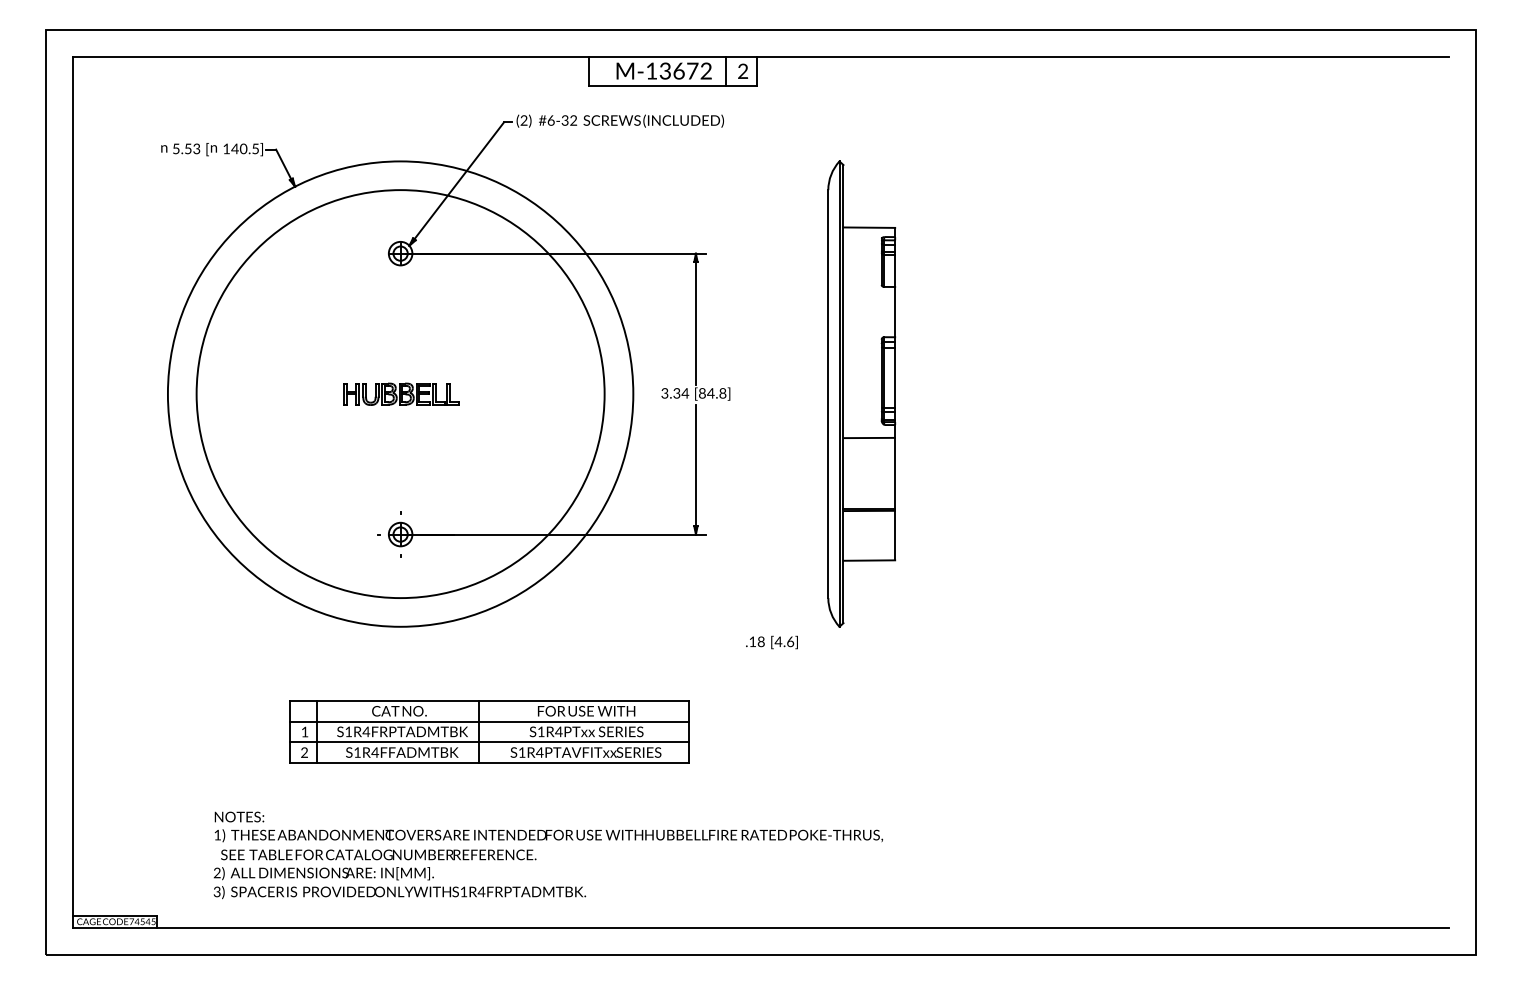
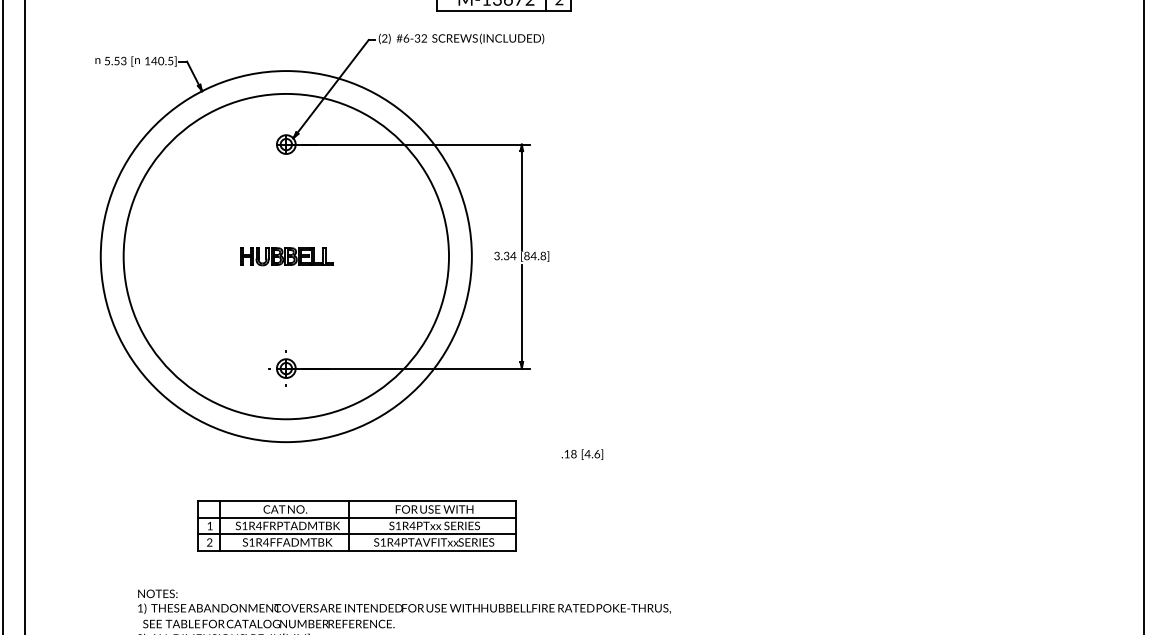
part: (861, 393) -> (653, 256), removed

